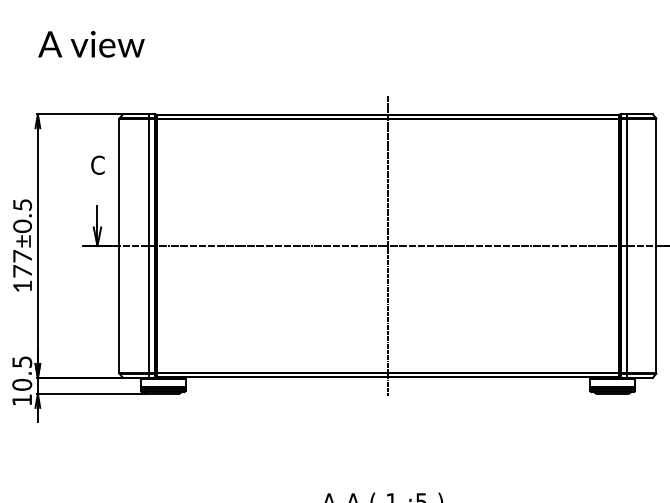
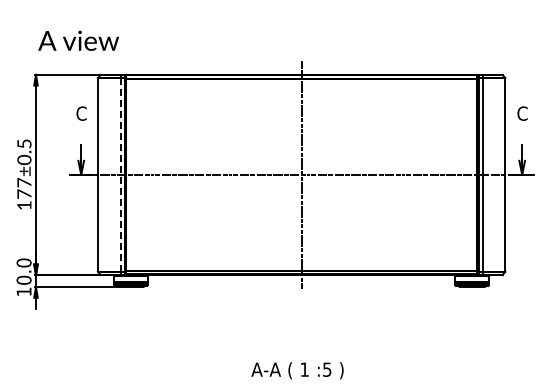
text: (91, 43) -> (78, 40), moved
line: (149, 245) -> (120, 174), solid -> dashed
text: (21, 361) -> (23, 262), 10.5 -> 10.0

